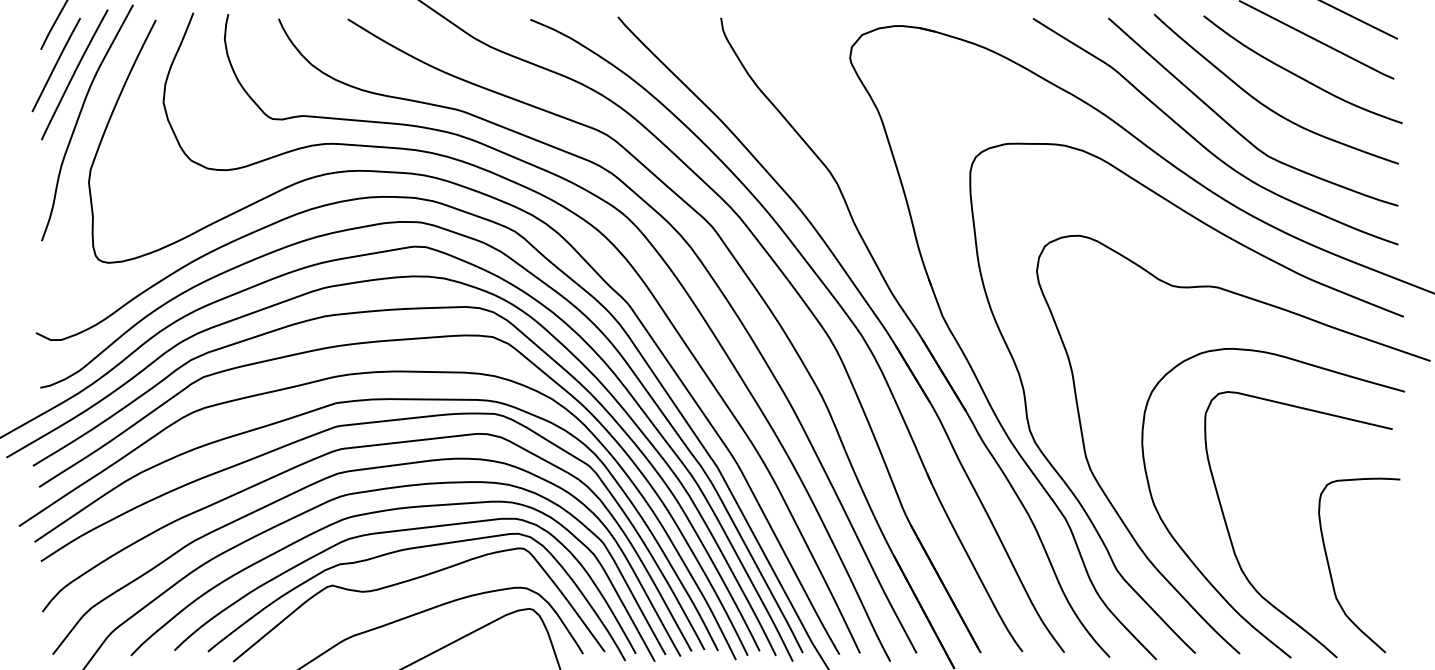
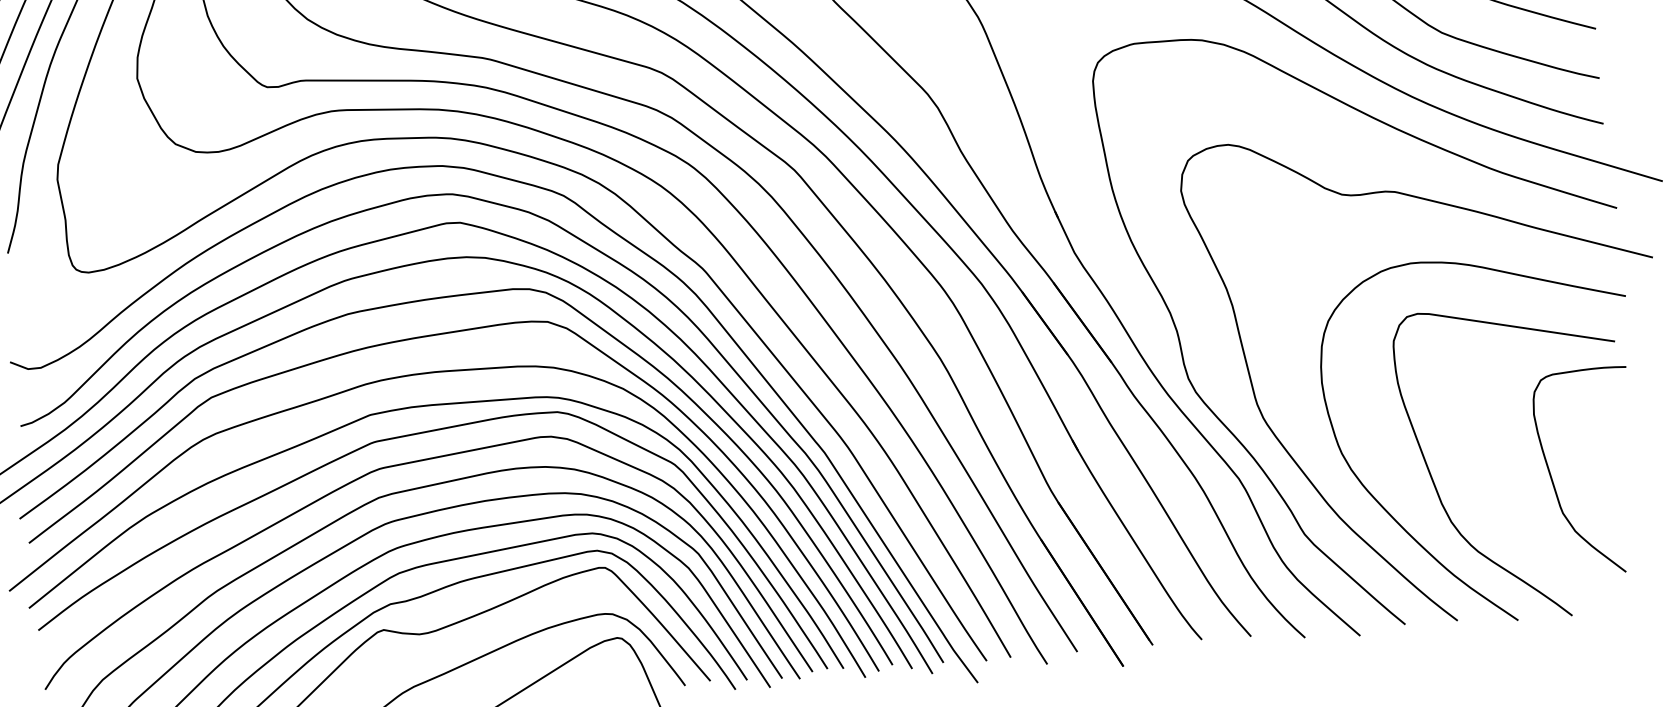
curve: (1331, 572) -> (1554, 483), moved

